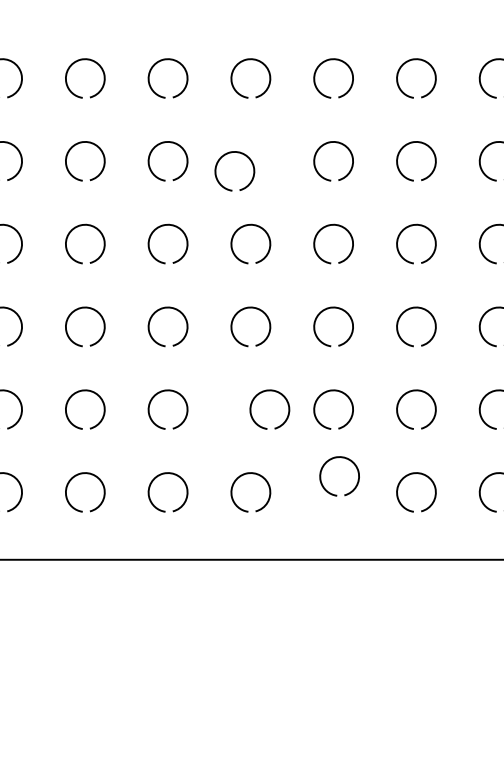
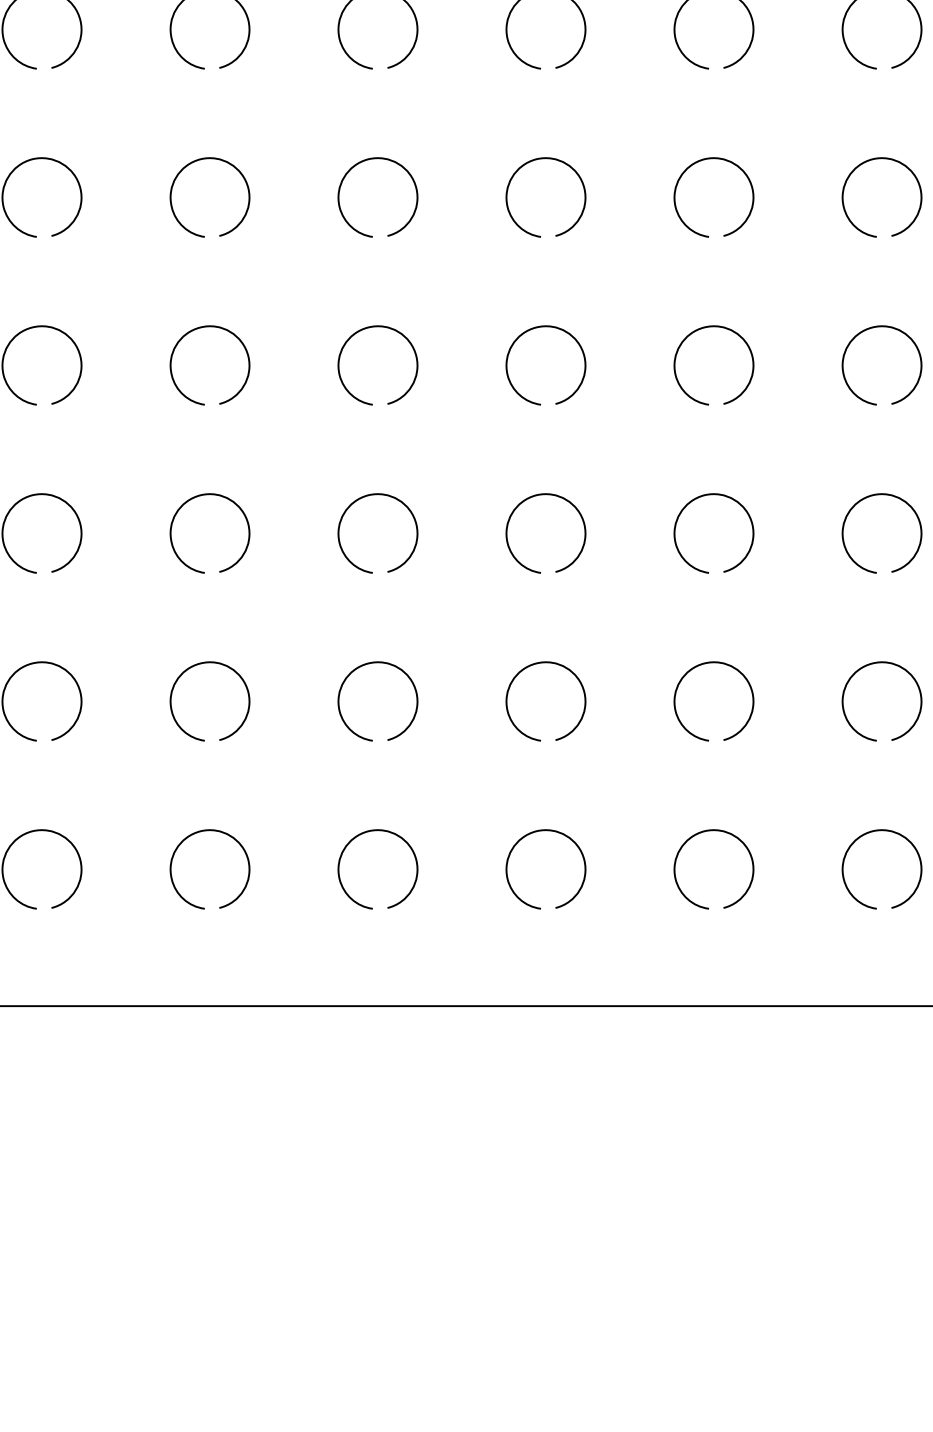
curve: (220, 182) -> (516, 220), moved
curve: (257, 396) -> (520, 674), moved
curve: (321, 476) -> (677, 869), moved

